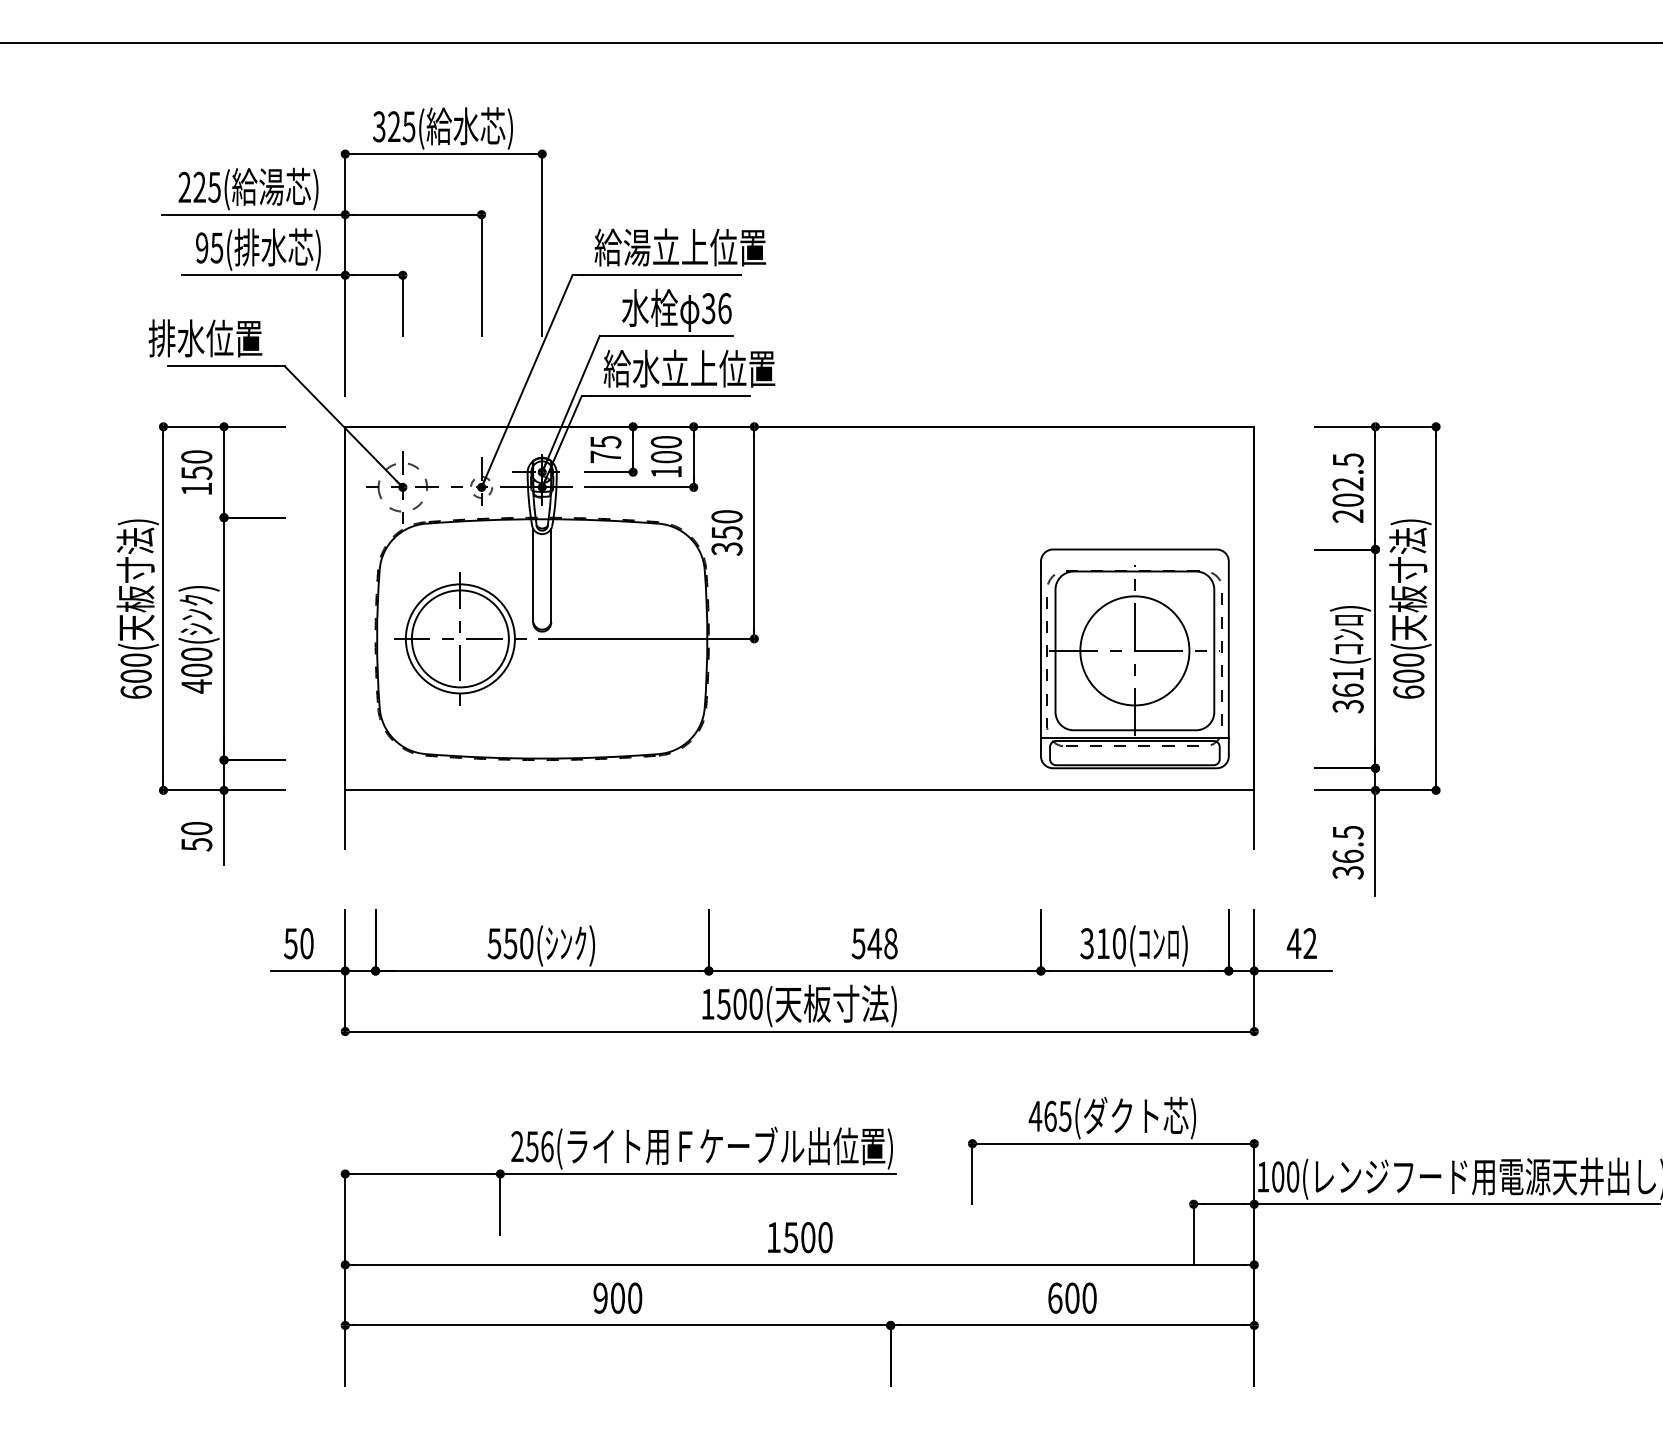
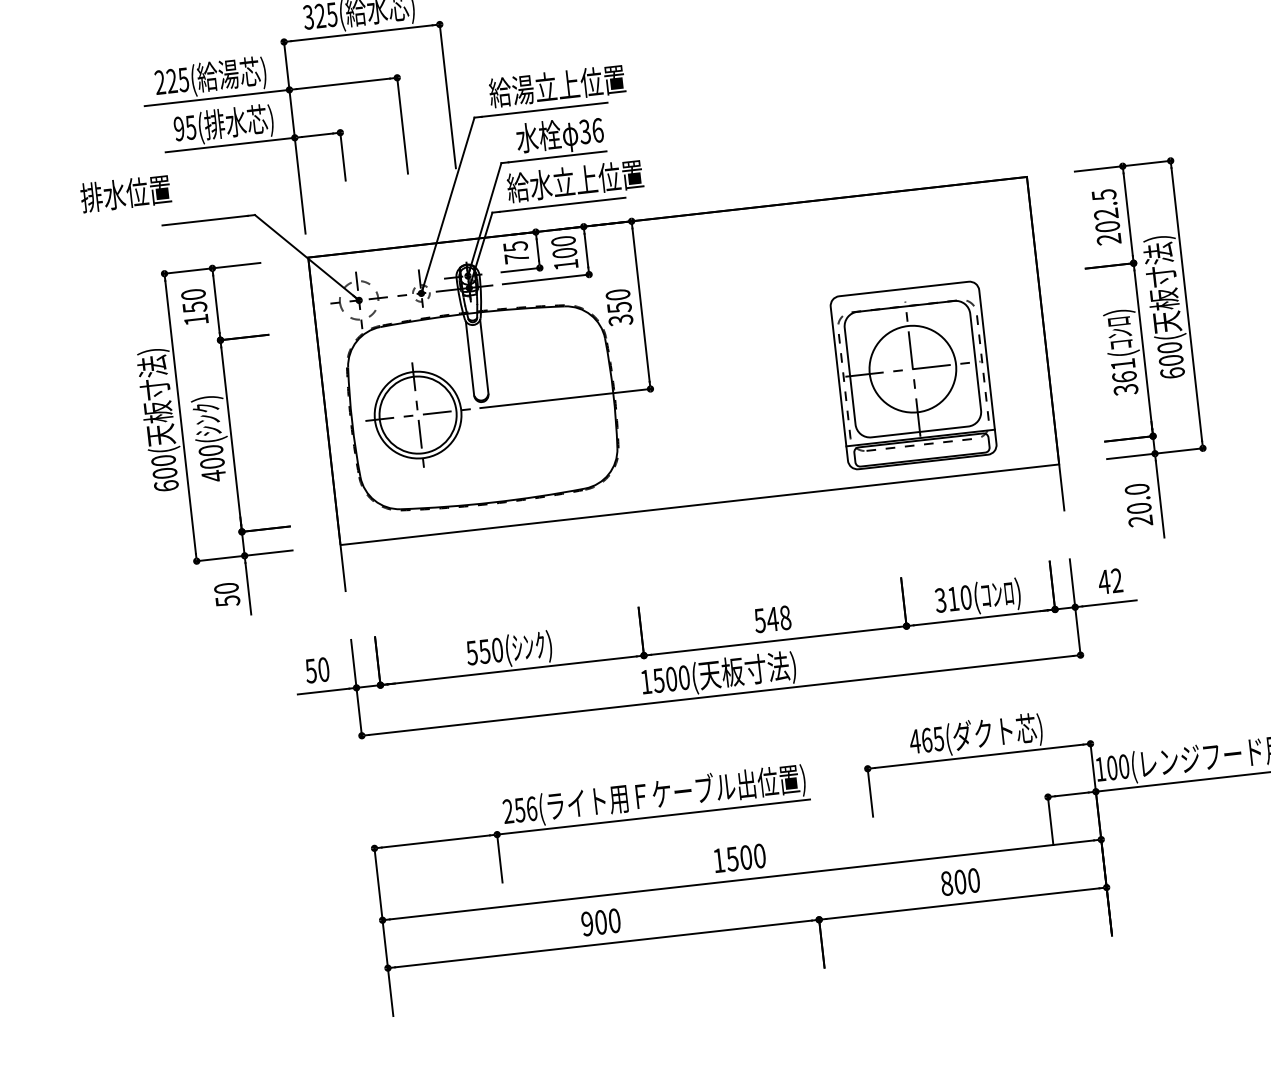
text: (205, 338) -> (125, 193), moved
part: (1134, 658) -> (913, 375), moved
text: (1347, 852) -> (1138, 505), 36.5 -> 20.0
text: (1055, 1297) -> (947, 883), 600 -> 800

